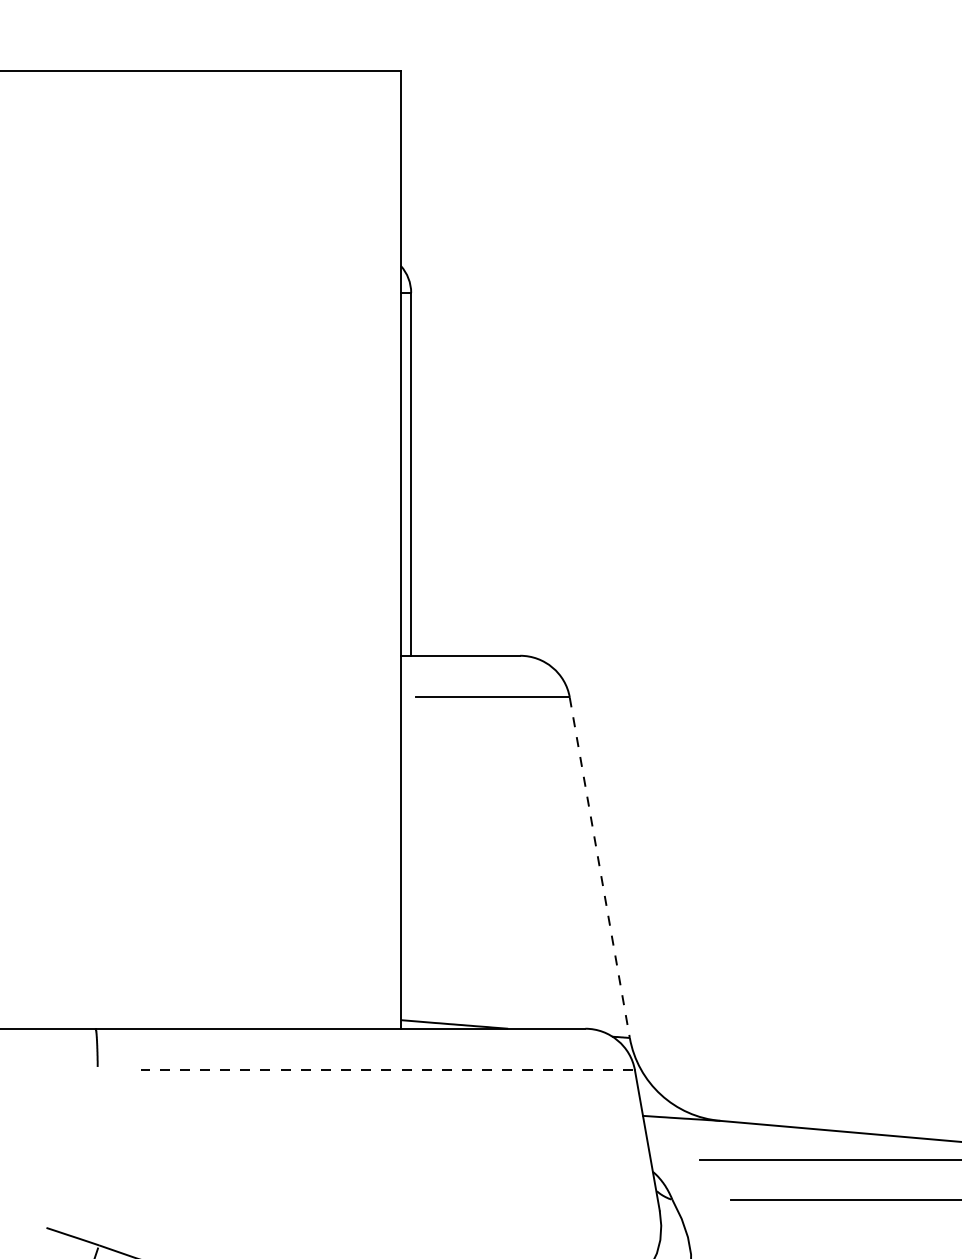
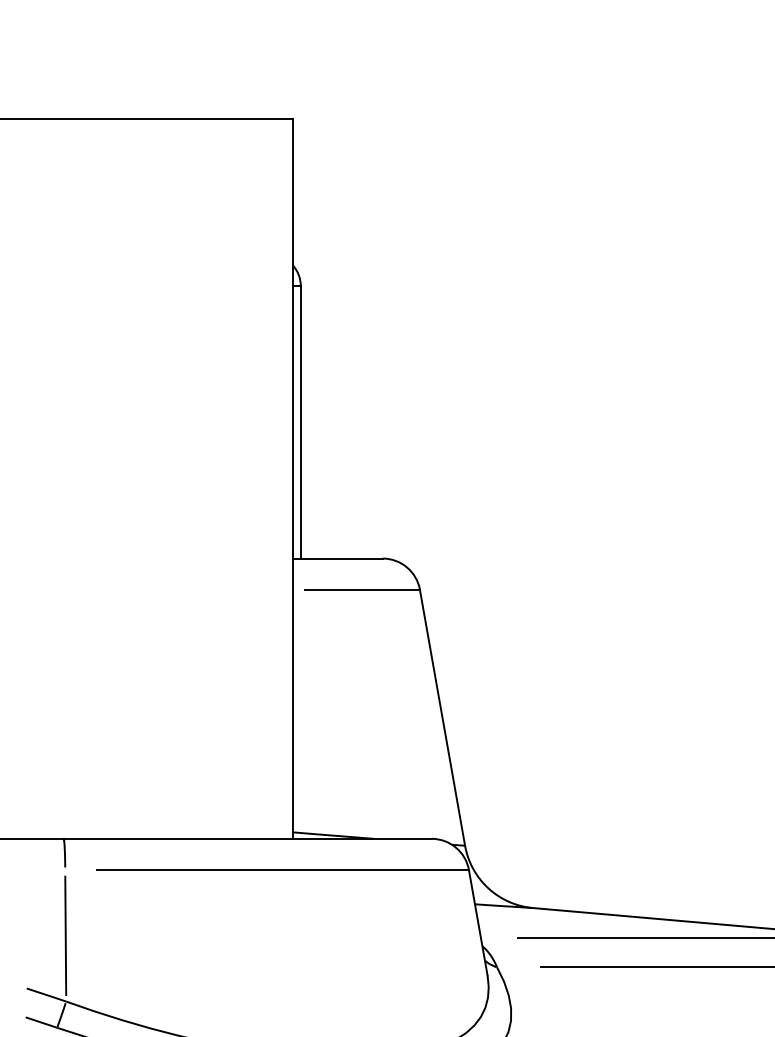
line: (599, 867) -> (442, 717), dashed -> solid
line: (386, 1070) -> (282, 870), dashed -> solid
line: (98, 1157) -> (65, 935), added

